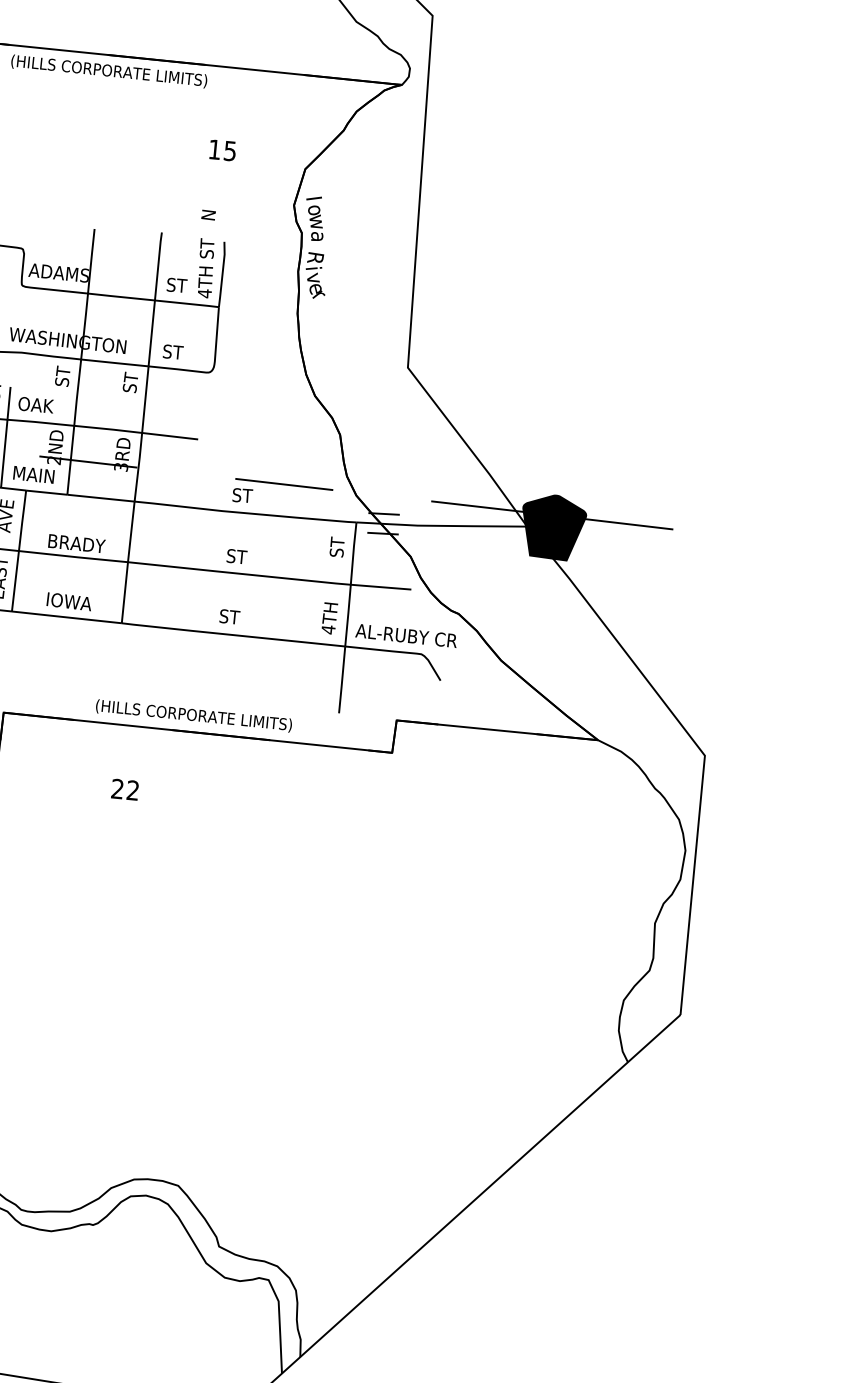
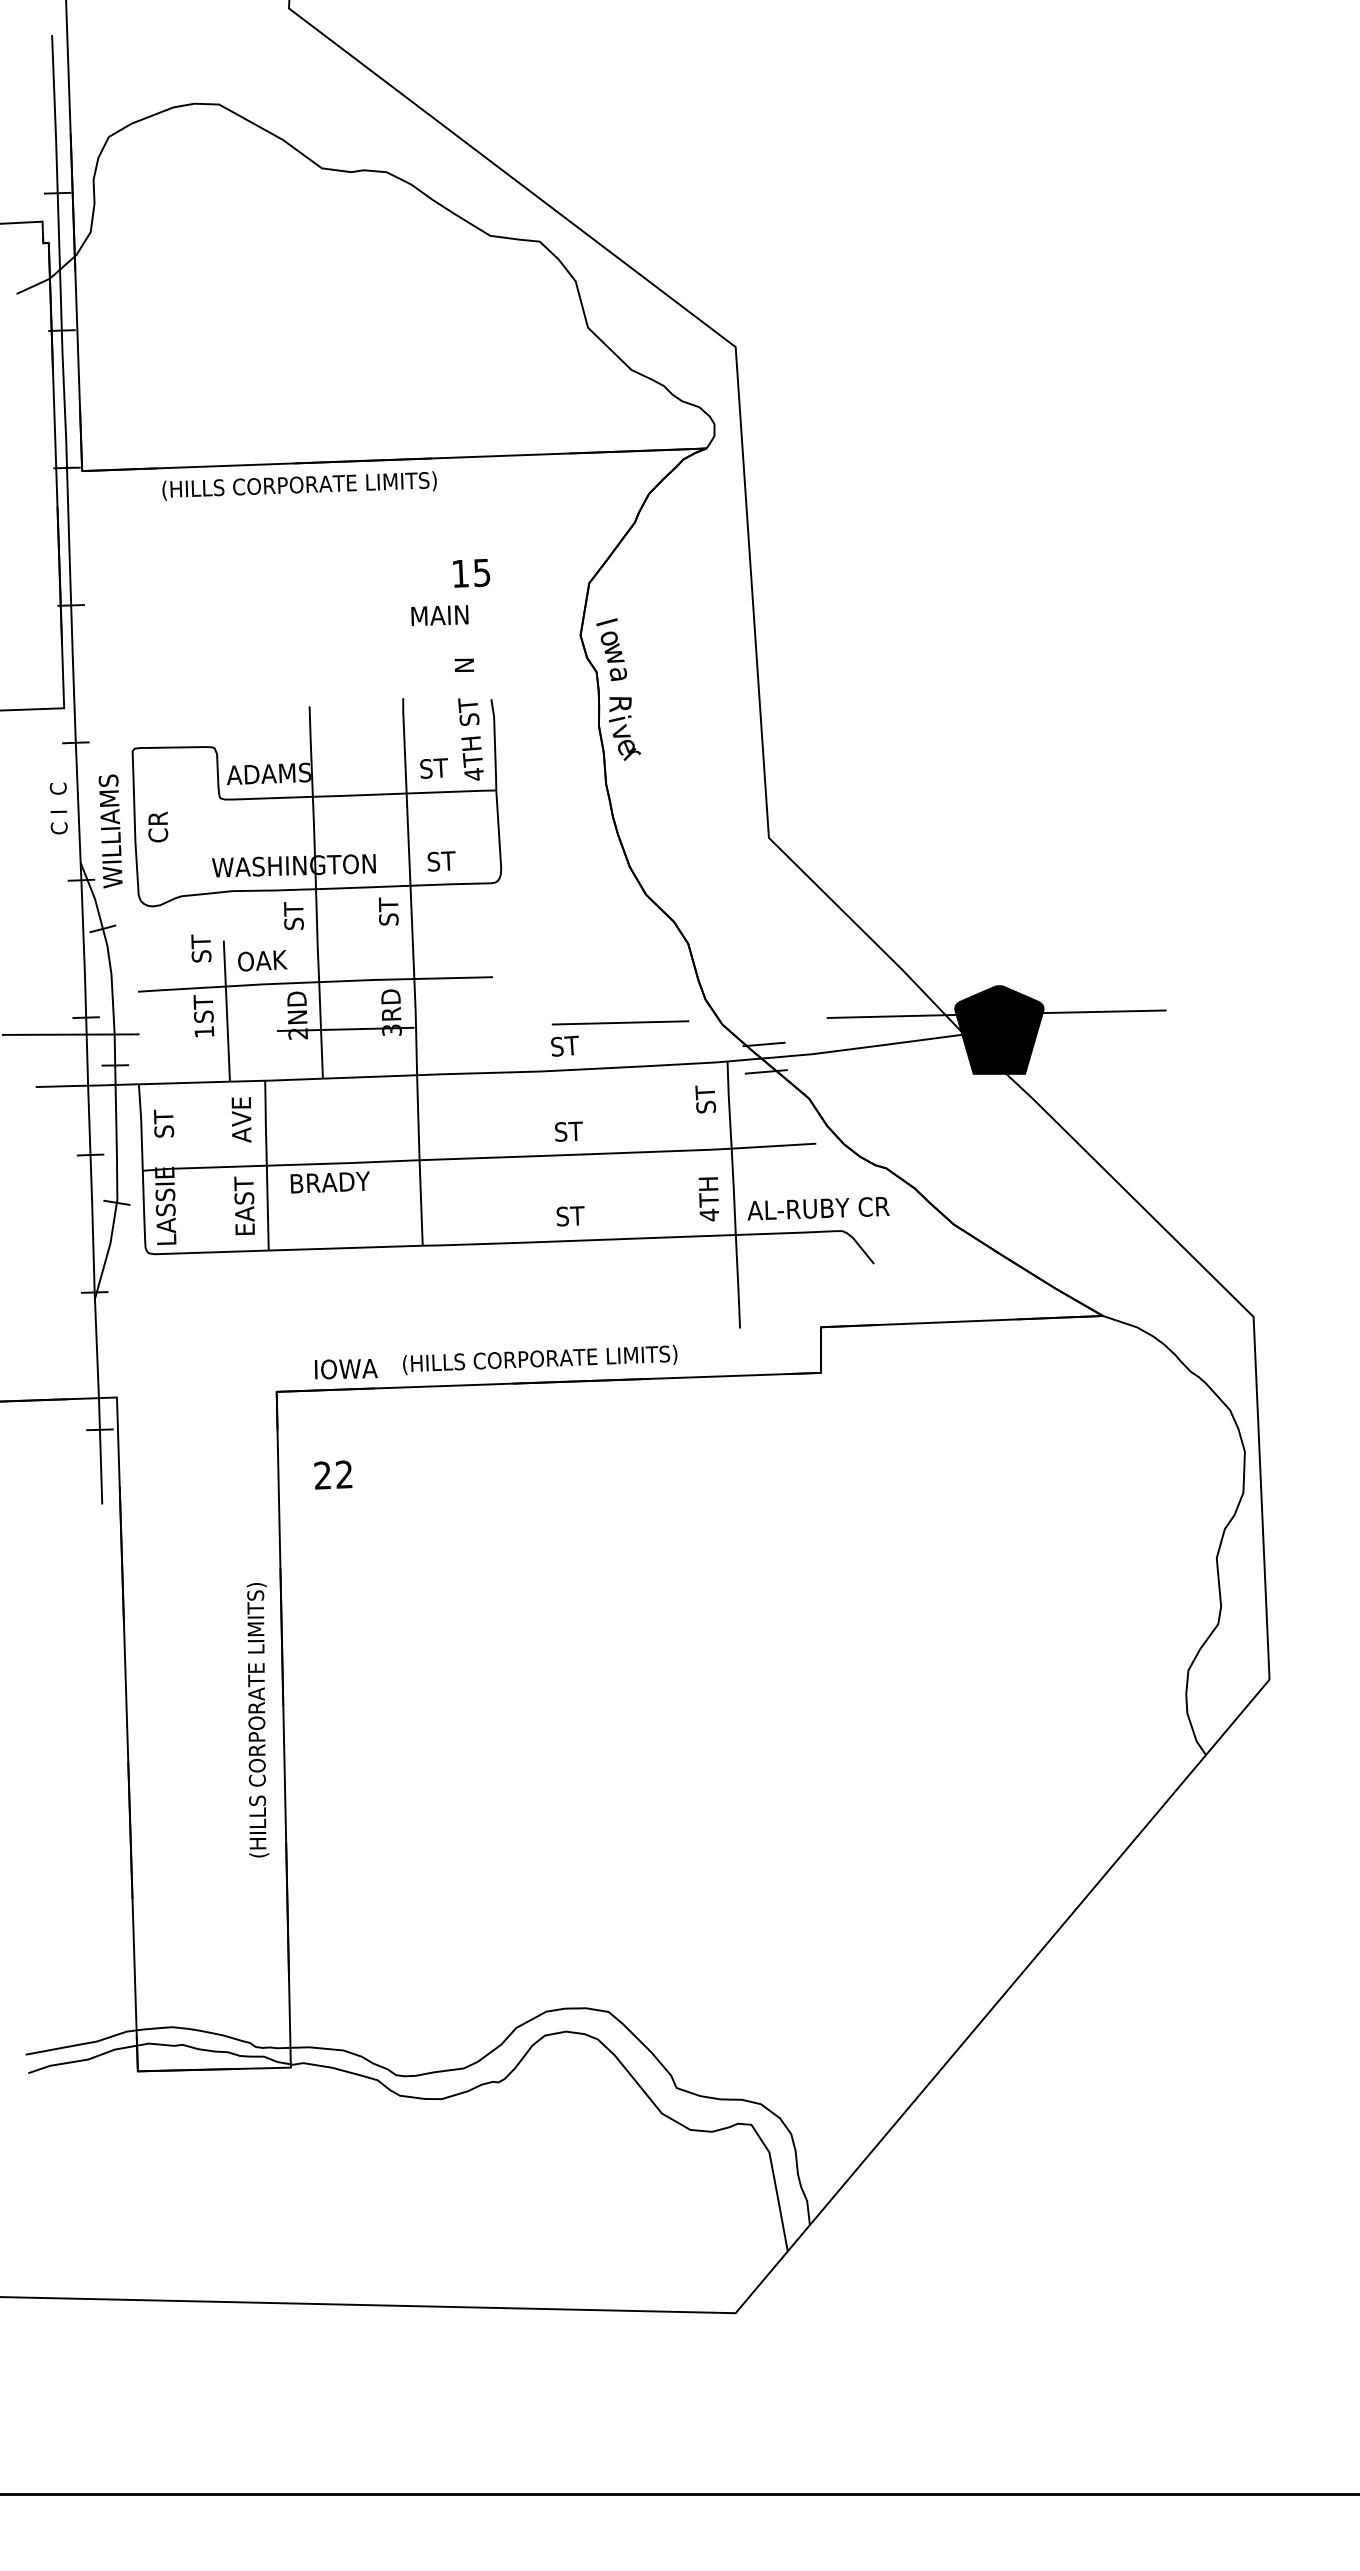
text: (33, 474) -> (439, 615), moved
text: (76, 543) -> (329, 1182), moved
text: (69, 602) -> (346, 1369), moved
text: (125, 789) -> (333, 1474), moved

